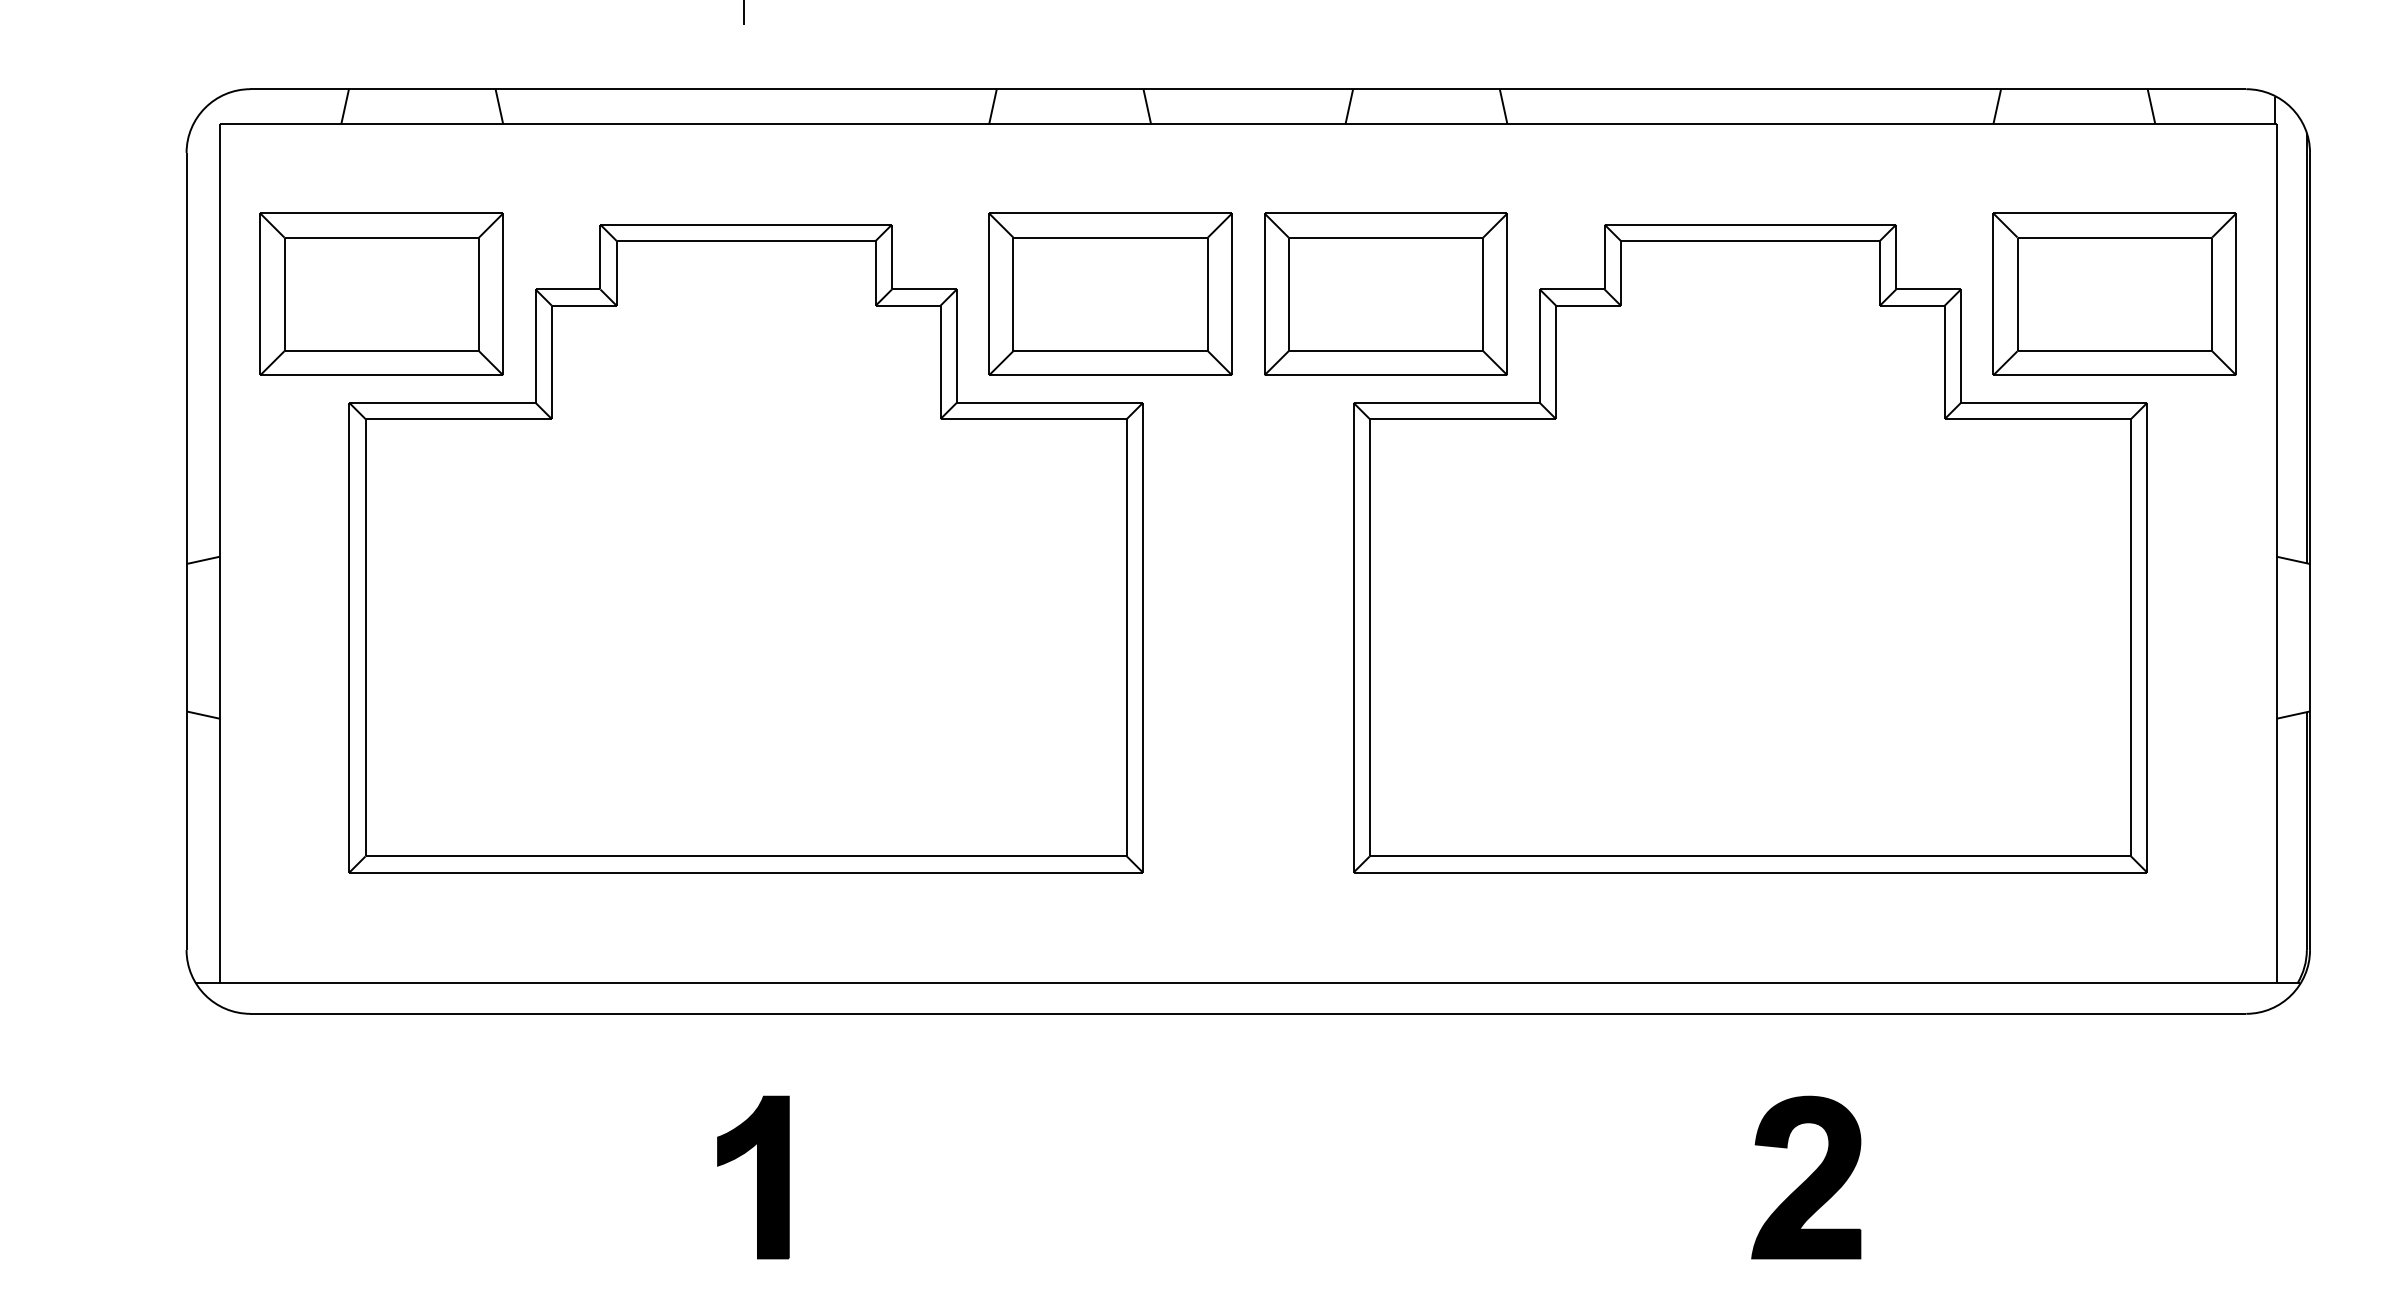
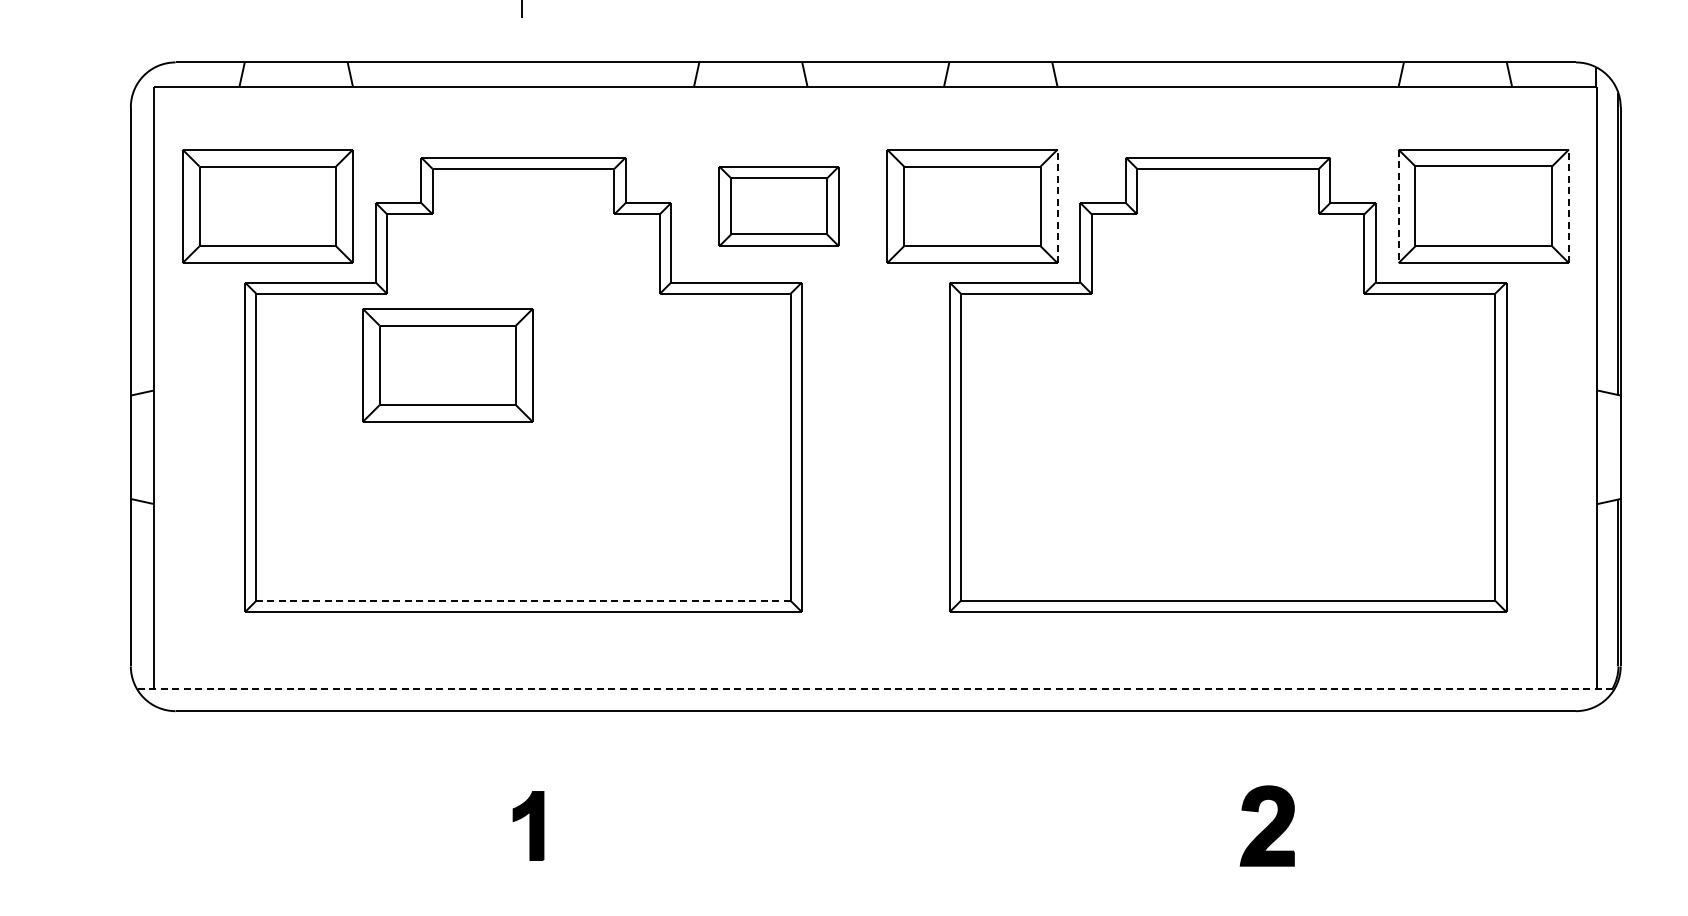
part: (1109, 294) -> (778, 206), size x0.7
line: (1507, 294) -> (1057, 206), solid -> dashed
line: (1993, 294) -> (1398, 206), solid -> dashed
line: (2235, 294) -> (1568, 206), solid -> dashed
part: (637, 521) -> (447, 365), added
line: (746, 856) -> (523, 600), solid -> dashed
line: (1249, 982) -> (876, 689), solid -> dashed
part: (753, 1176) -> (528, 825), size x0.6
part: (1806, 1176) -> (1267, 825), size x0.7

